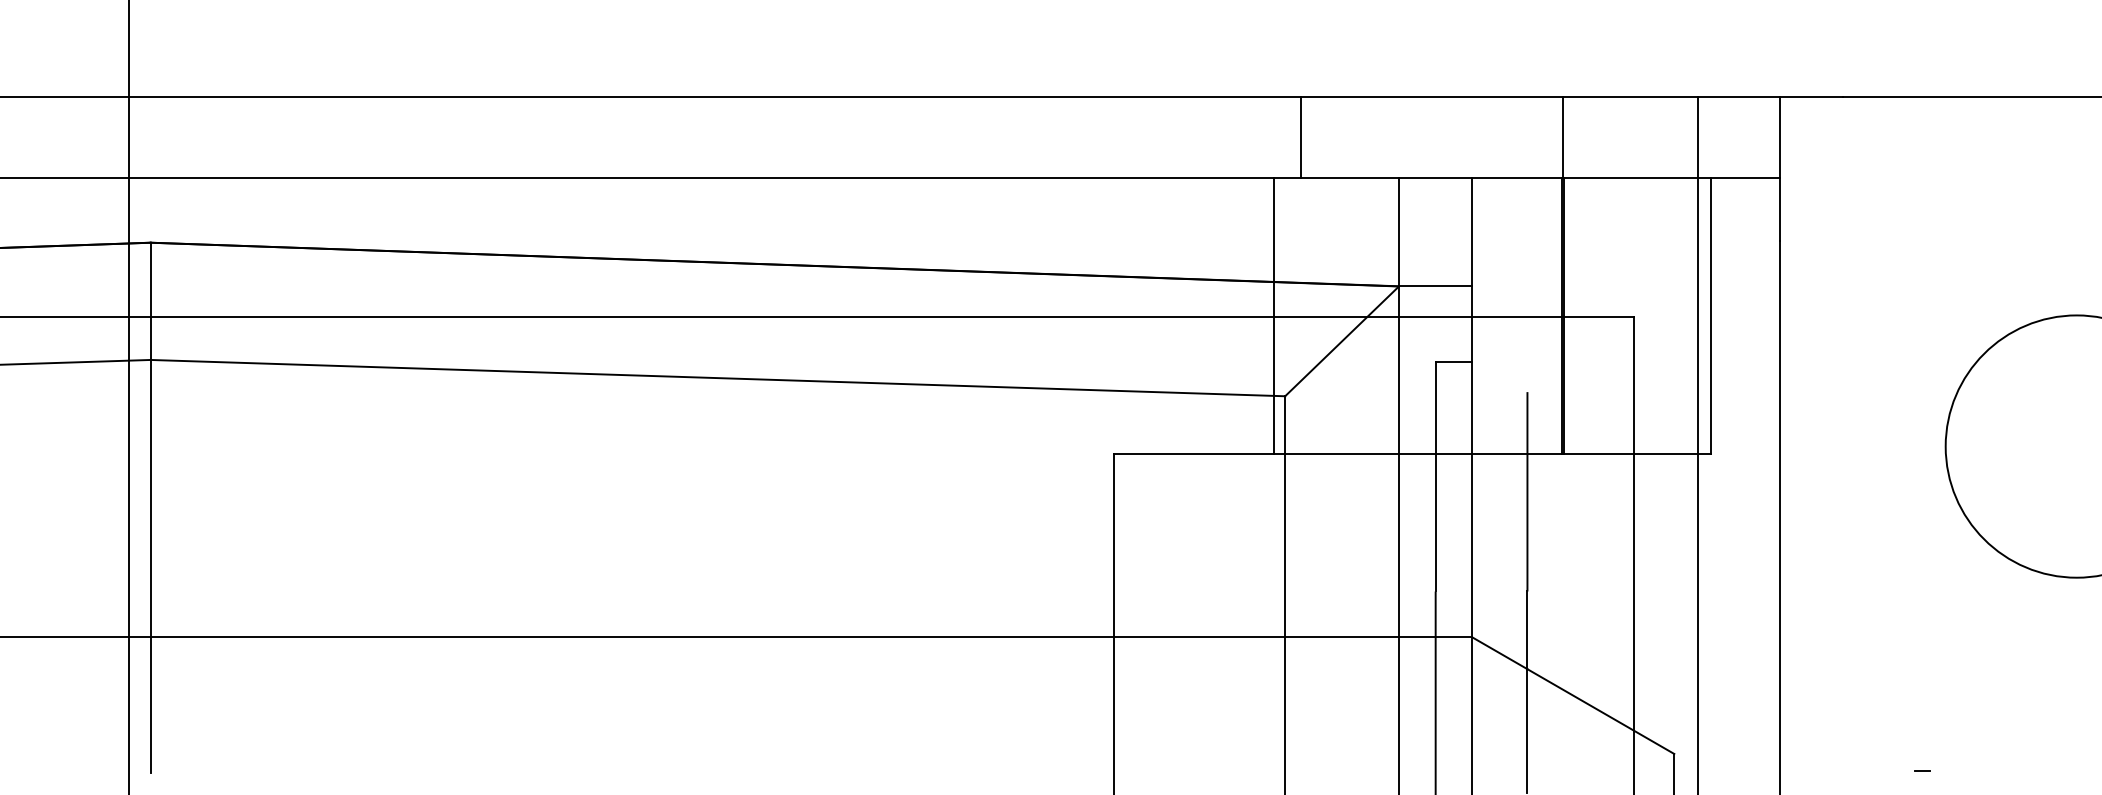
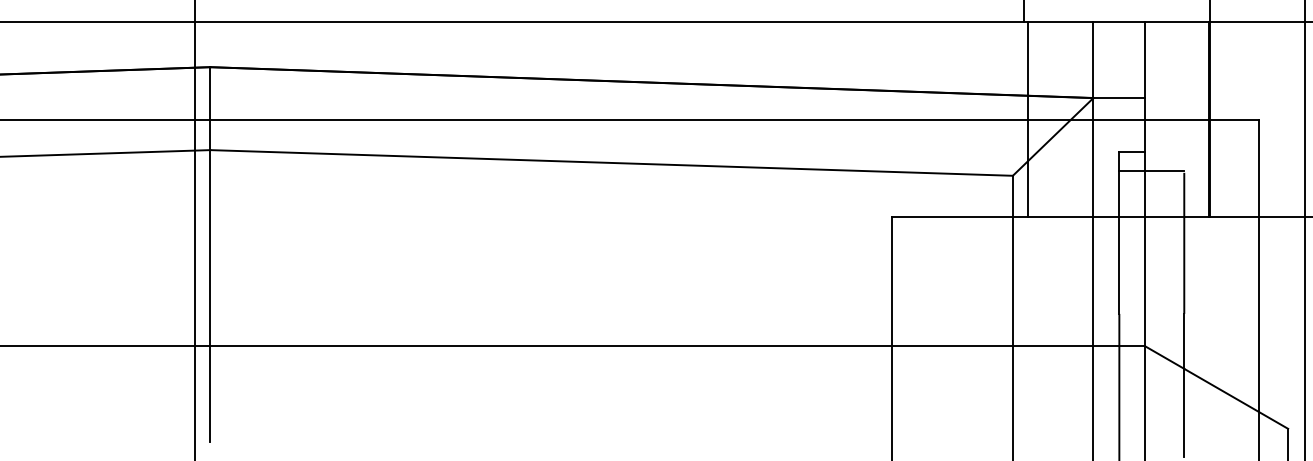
line: (1274, 315) -> (1028, 118), moved
line: (1481, 389) -> (1151, 171), added

